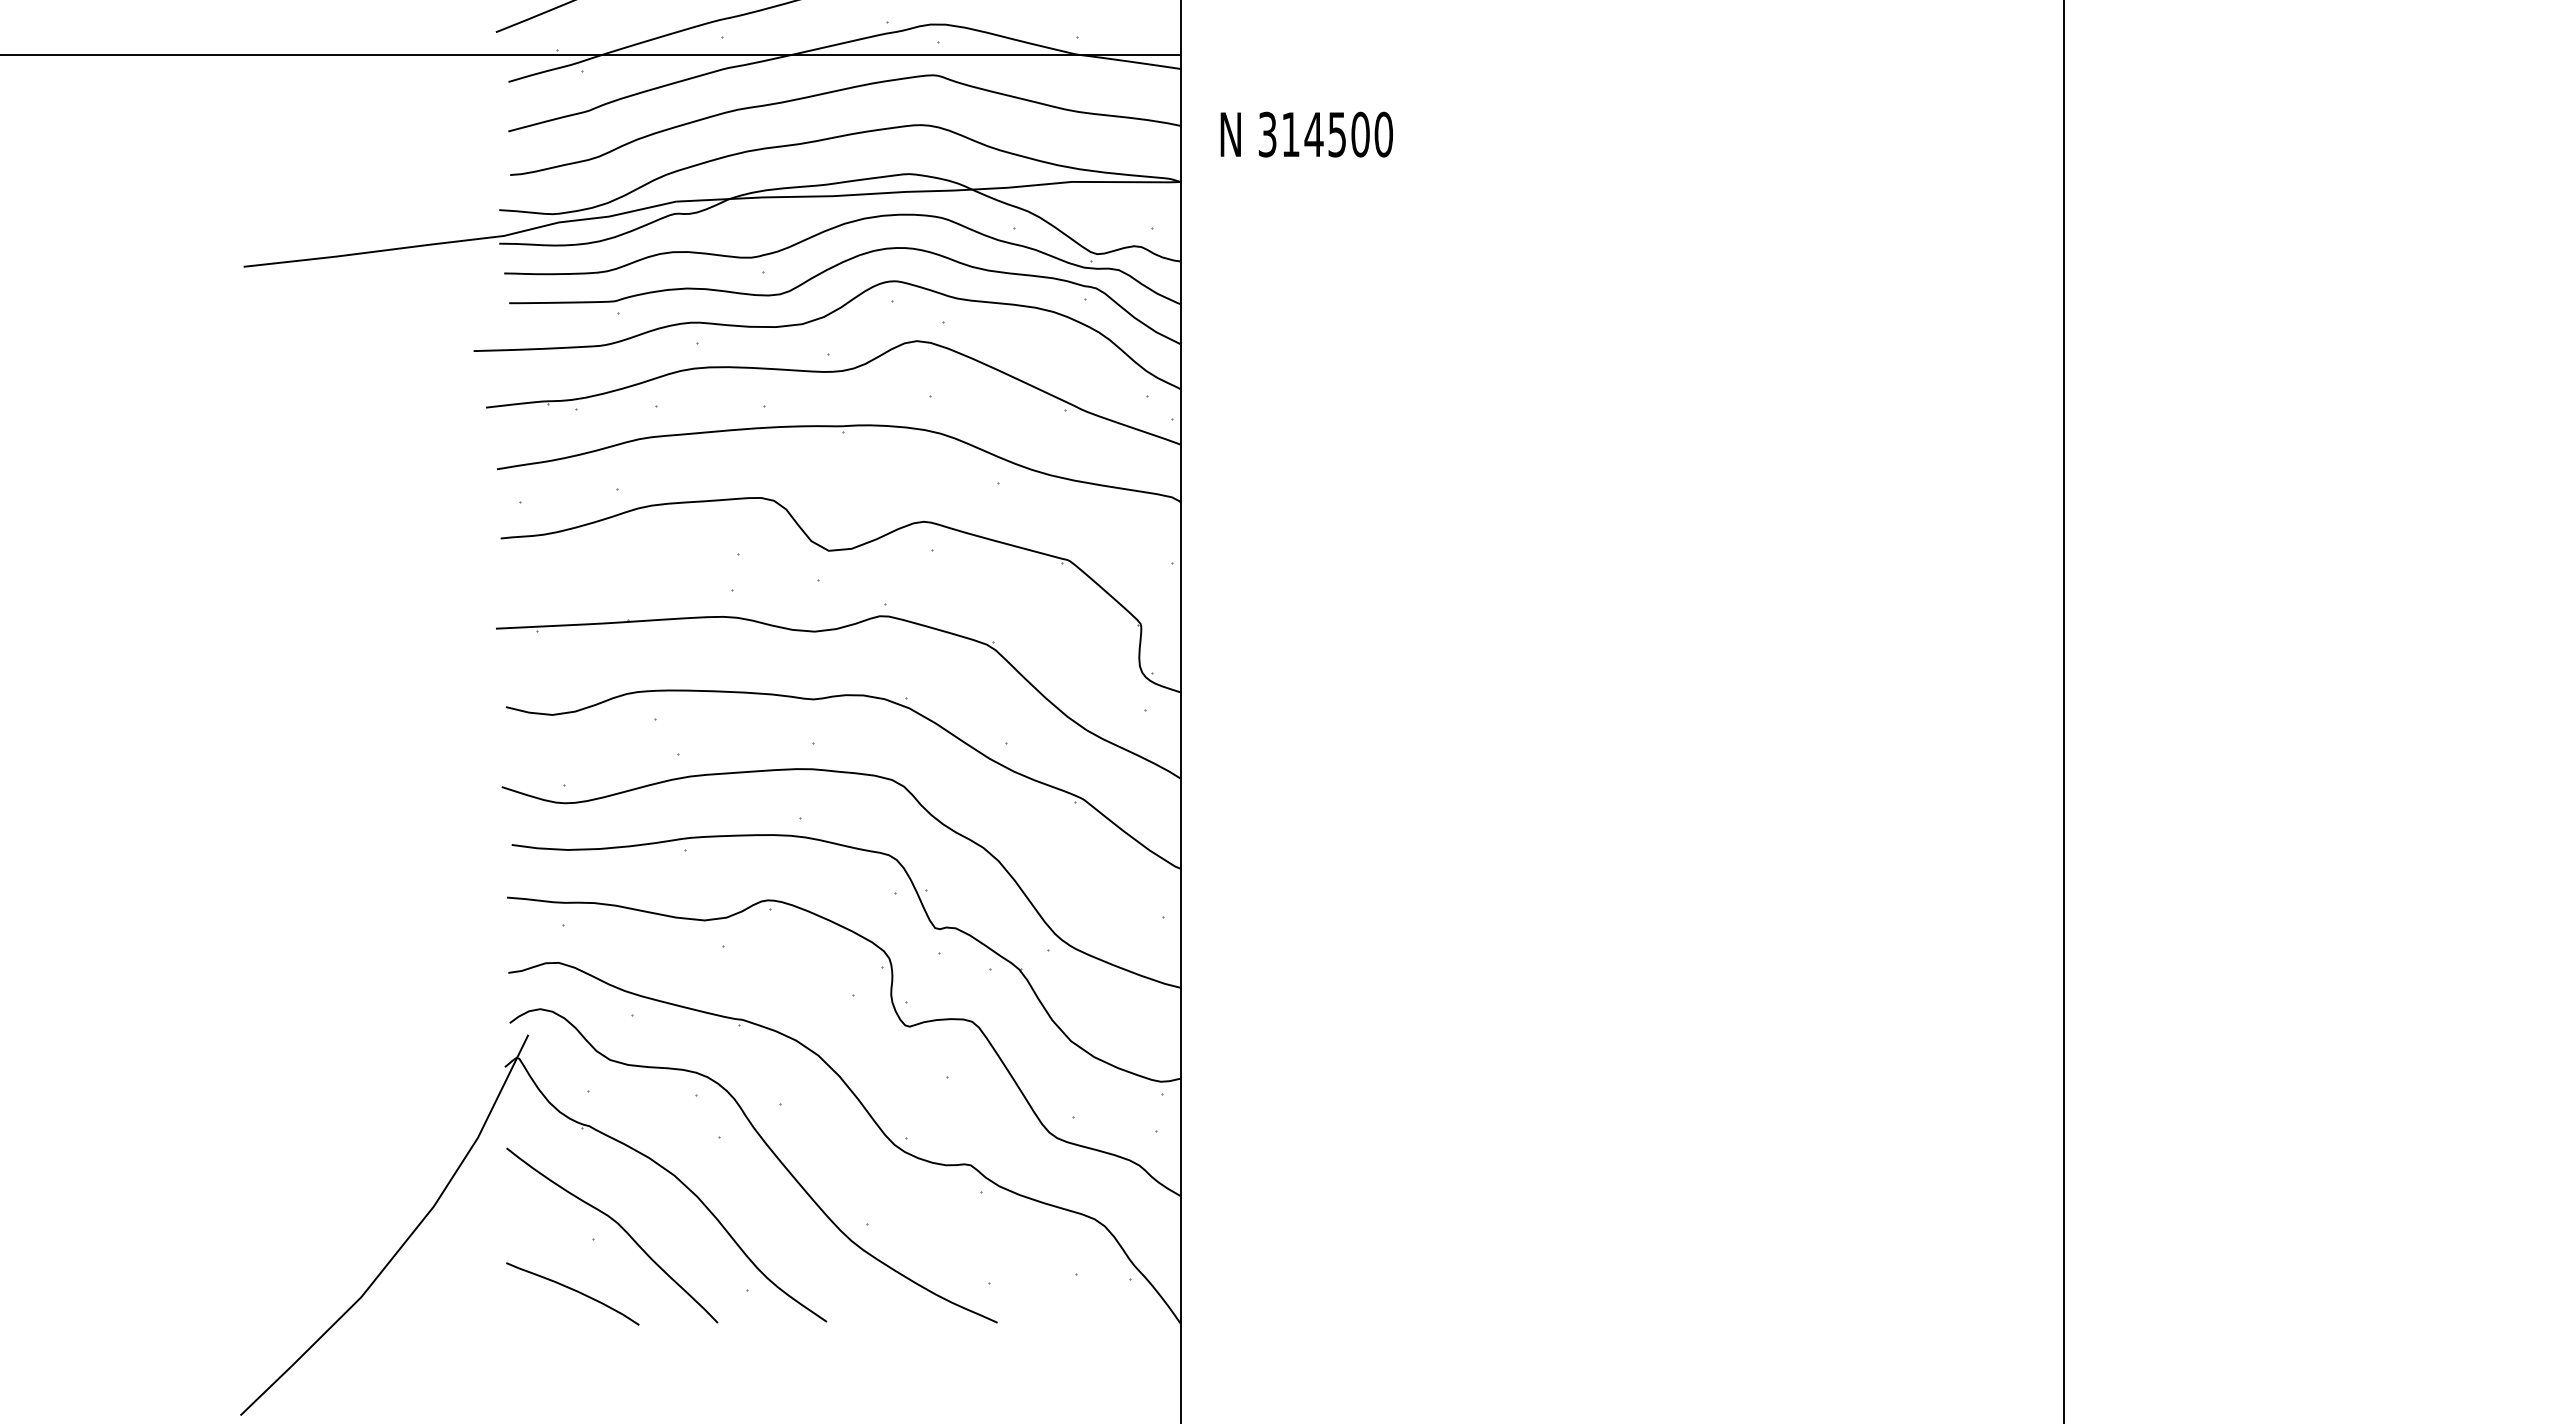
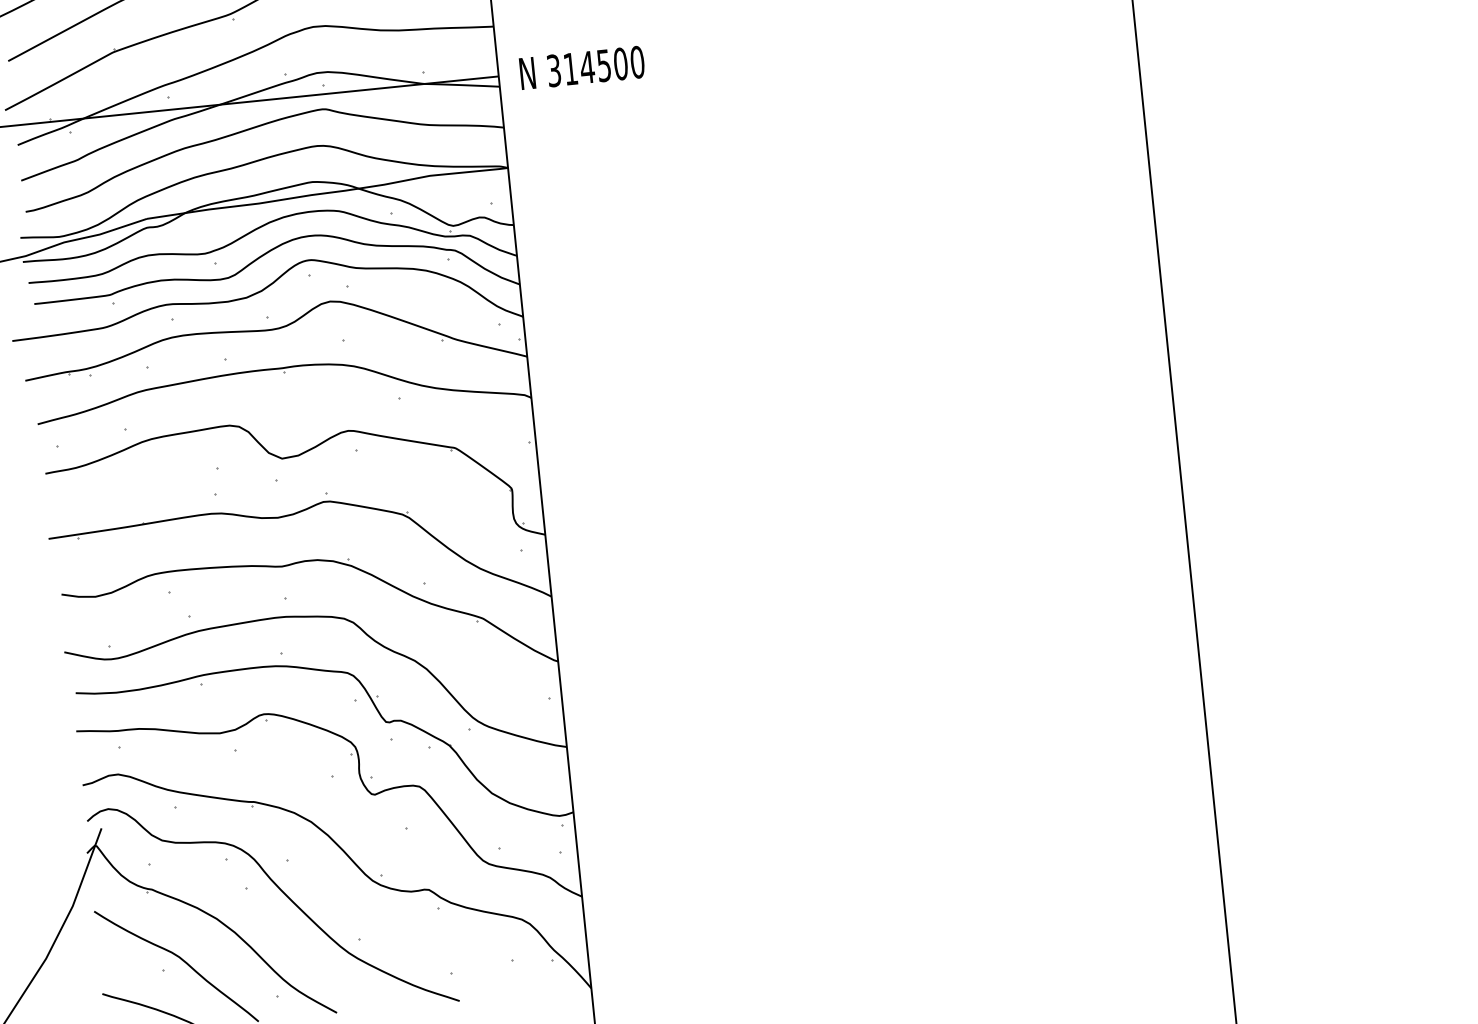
text: (1306, 134) -> (581, 67), moved

